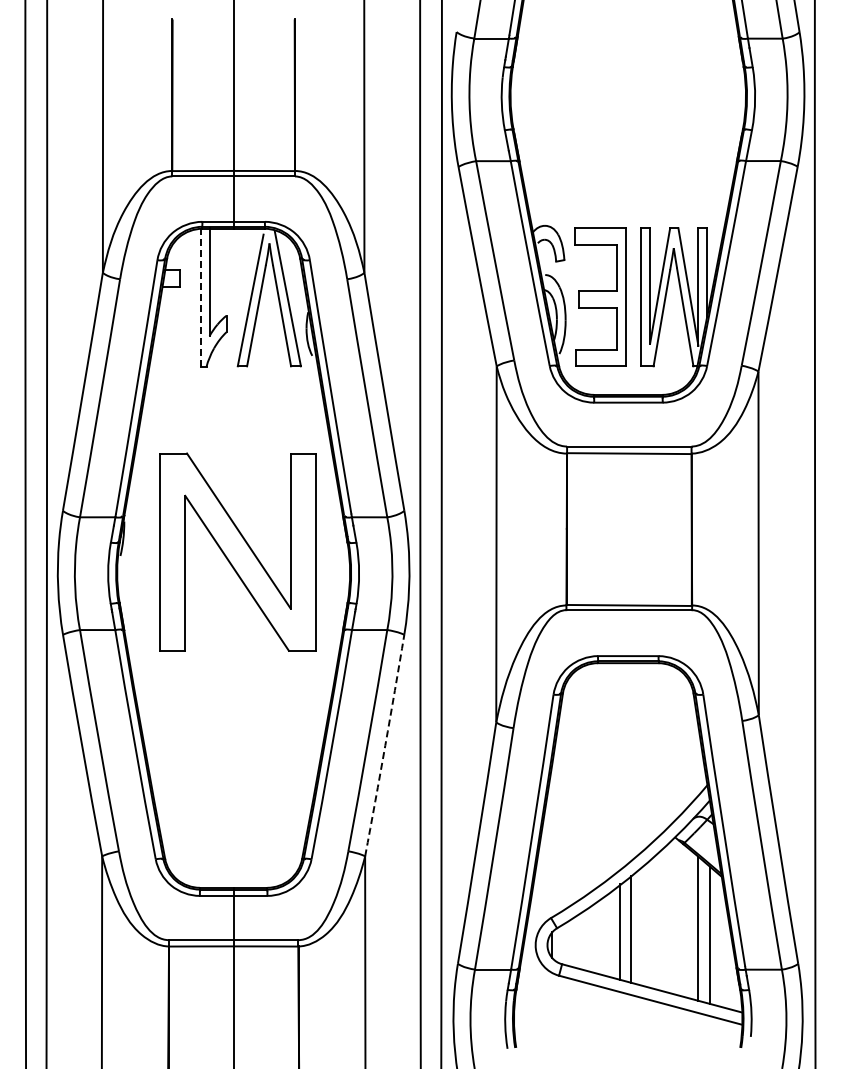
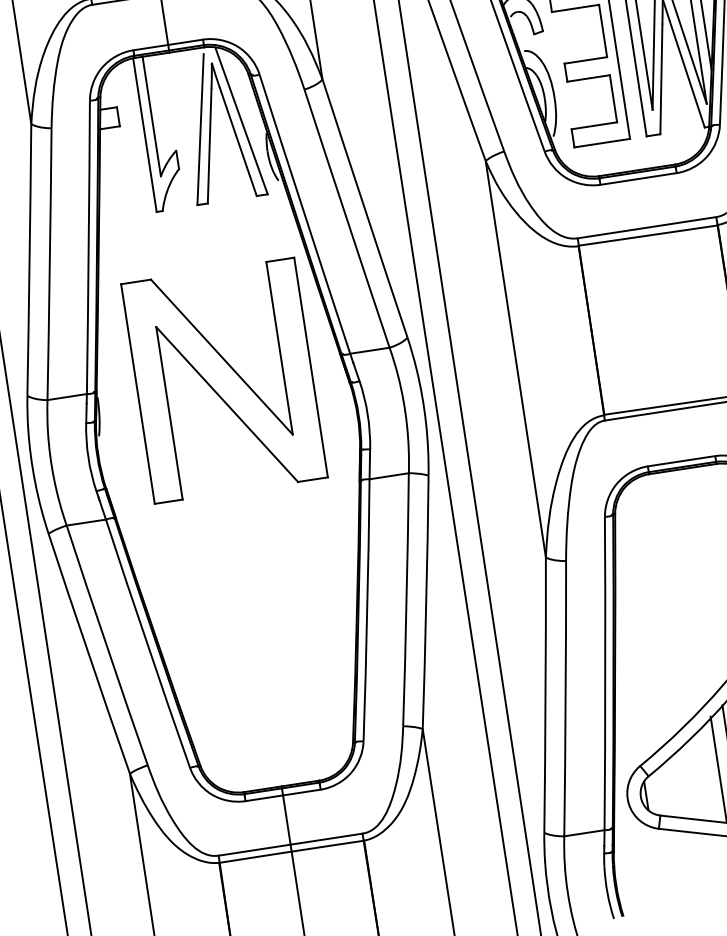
line: (201, 297) -> (145, 134), dashed -> solid
part: (237, 551) -> (223, 380), moved
arc: (385, 745) -> (426, 602), dashed -> solid

